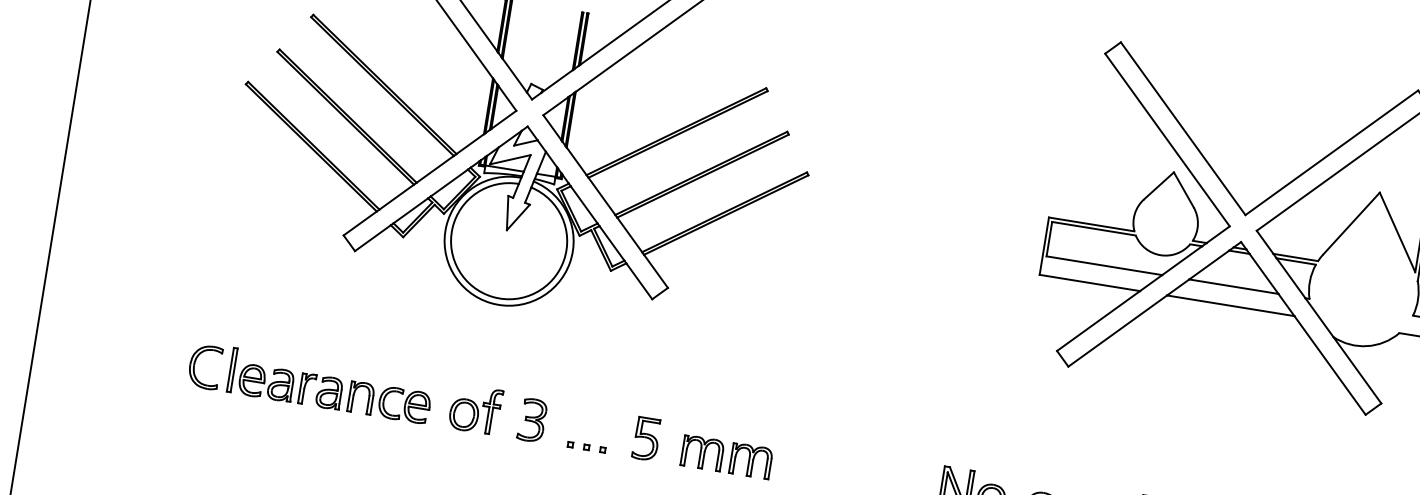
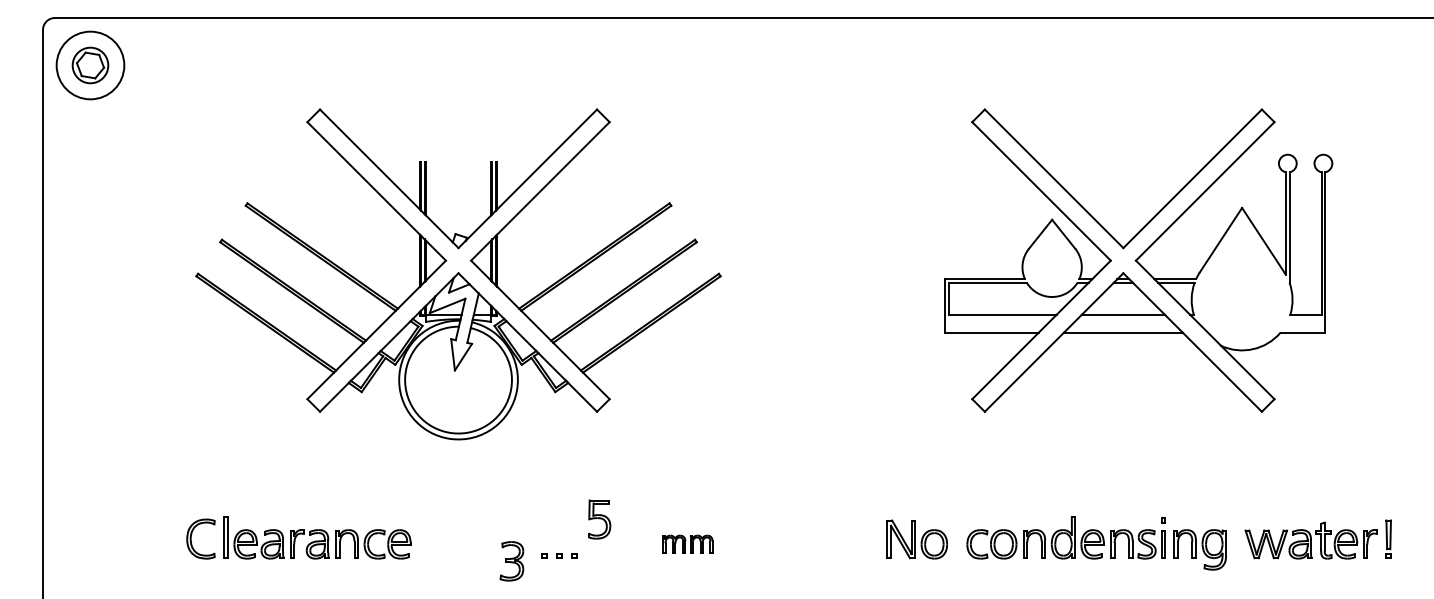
part: (475, 409) -> (452, 537), removed
part: (531, 420) -> (511, 561), moved
part: (646, 438) -> (599, 519), moved
part: (726, 456) -> (687, 543), size x0.6

